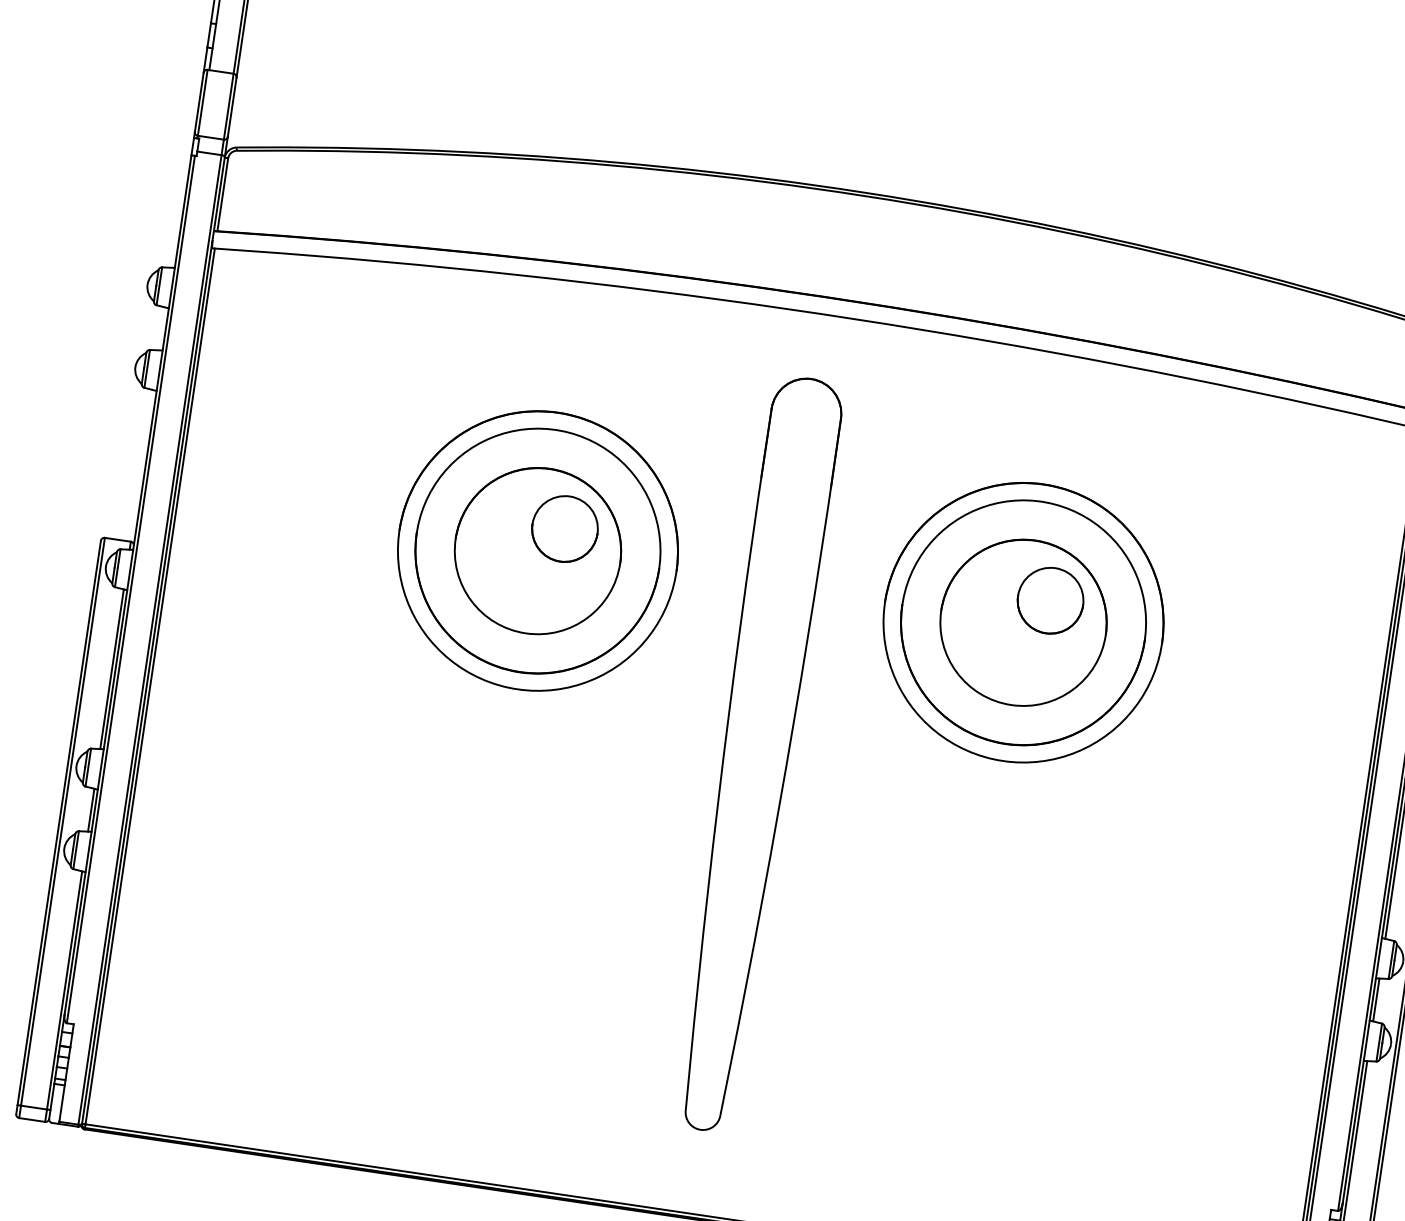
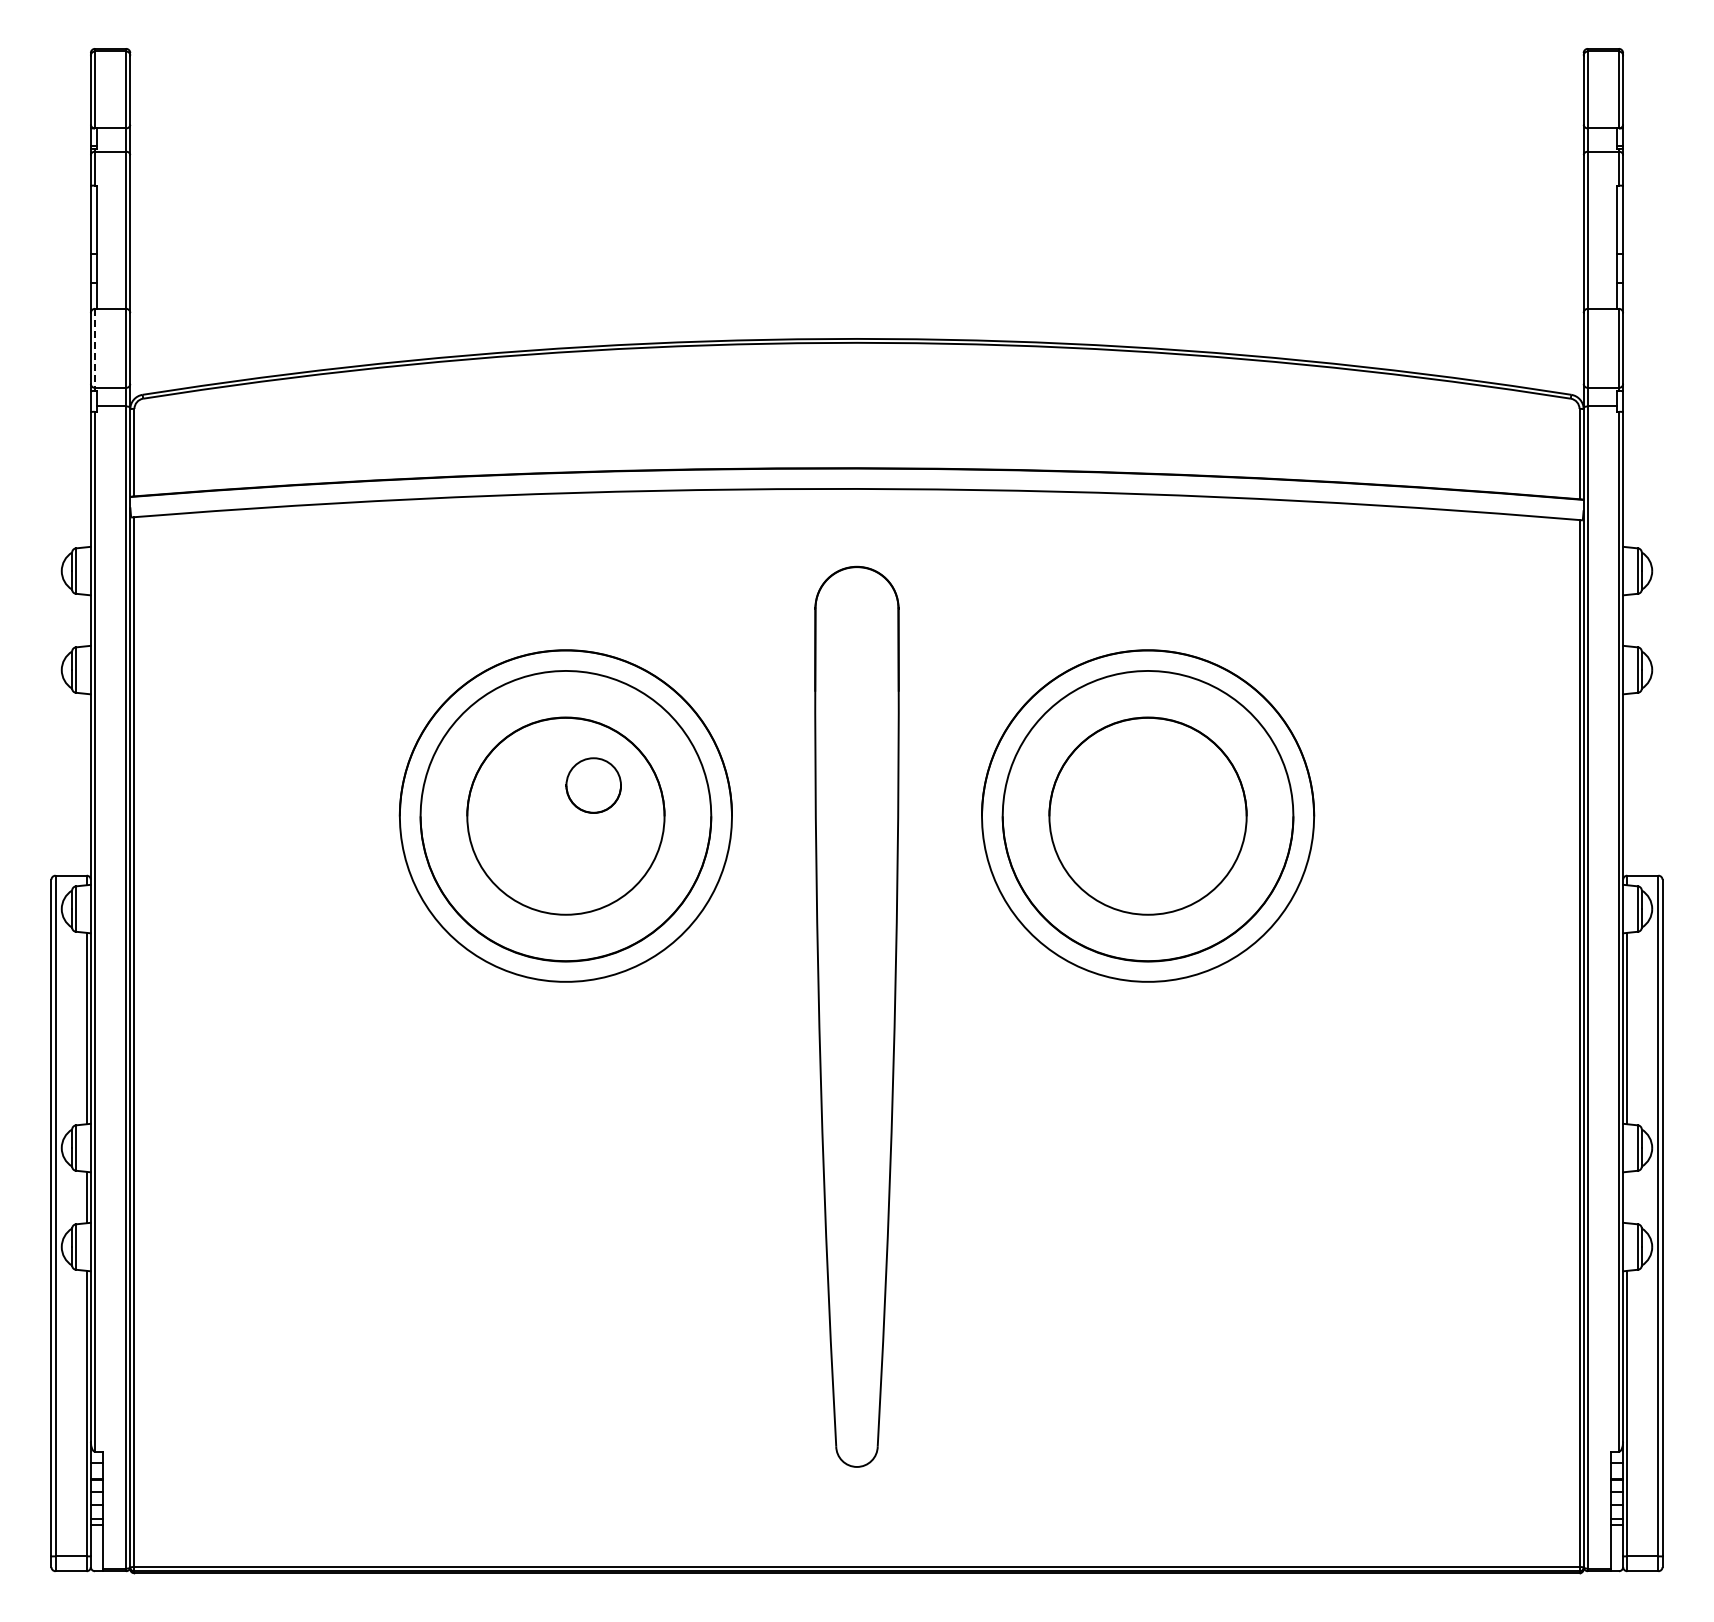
line: (203, 103) -> (95, 348), solid -> dashed
part: (564, 528) -> (593, 785), size x0.7
part: (1050, 600) -> (1175, 785), removed
line: (1376, 999) -> (1627, 1197), removed

